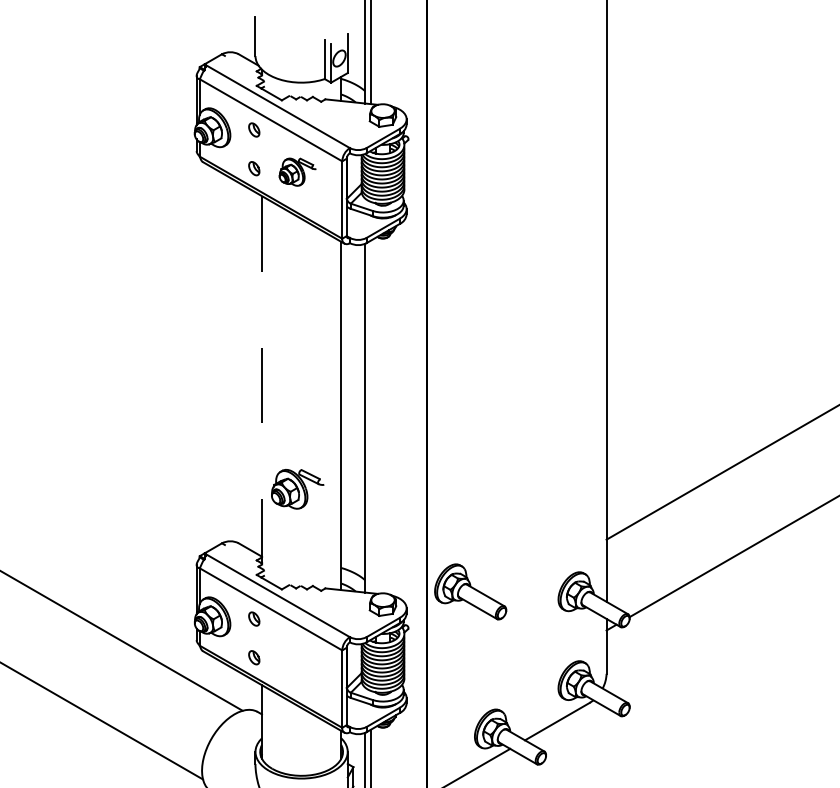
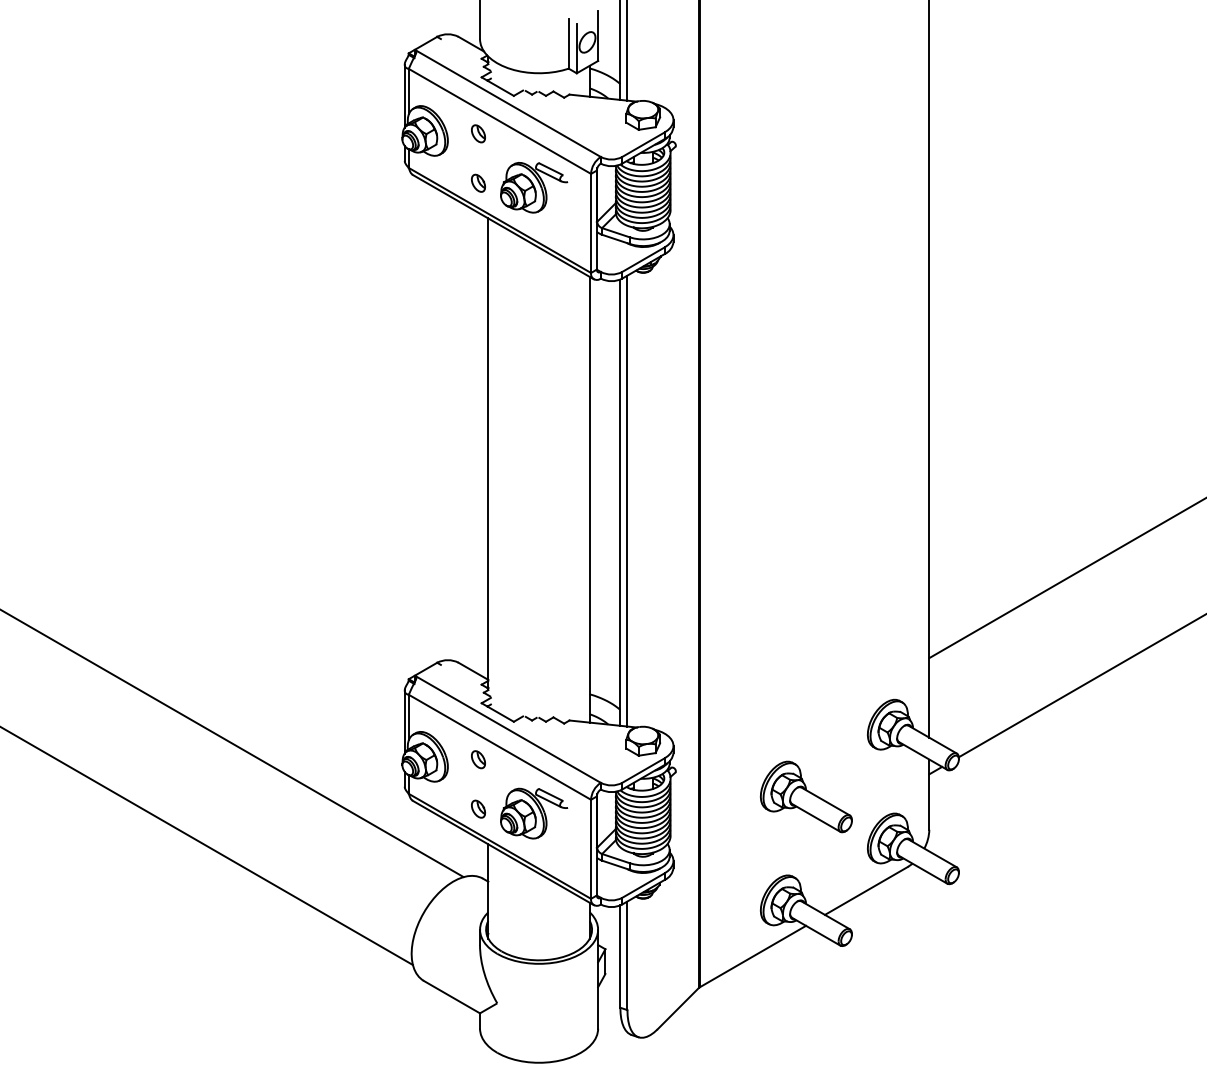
part: (298, 171) -> (534, 187), size x1.43
line: (262, 380) -> (488, 454), dashed -> solid
line: (370, 416) -> (627, 500), added
part: (298, 489) -> (534, 813), moved
part: (470, 591) -> (806, 796), moved

